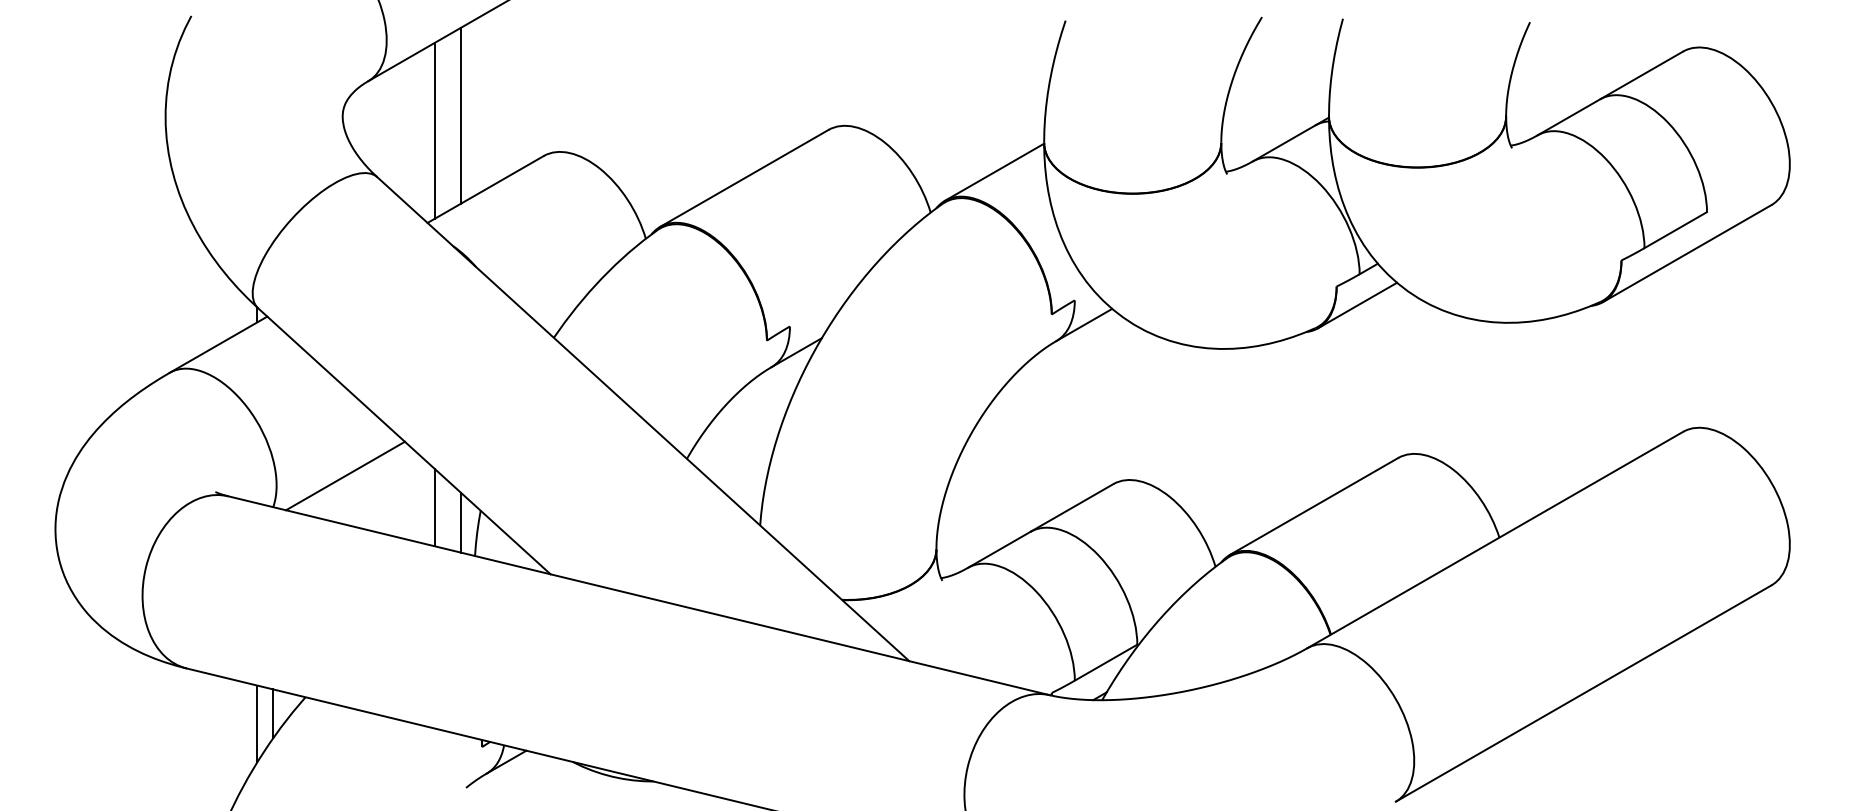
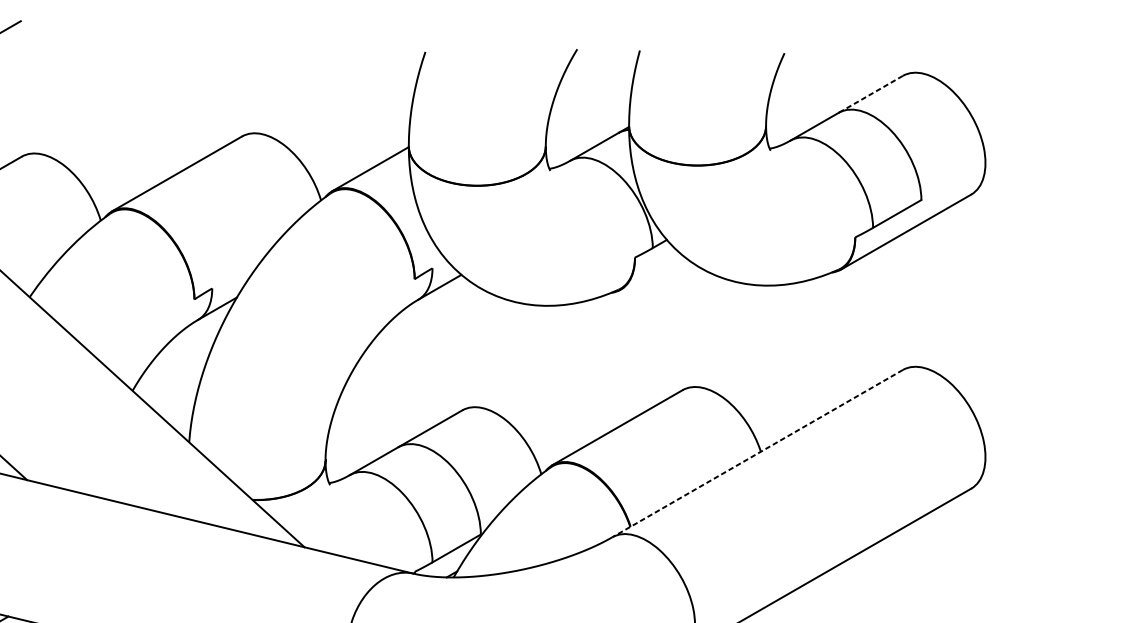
line: (1641, 75) -> (870, 94), solid -> dashed
line: (1357, 305) -> (651, 272), removed
line: (1495, 540) -> (757, 453), solid -> dashed

